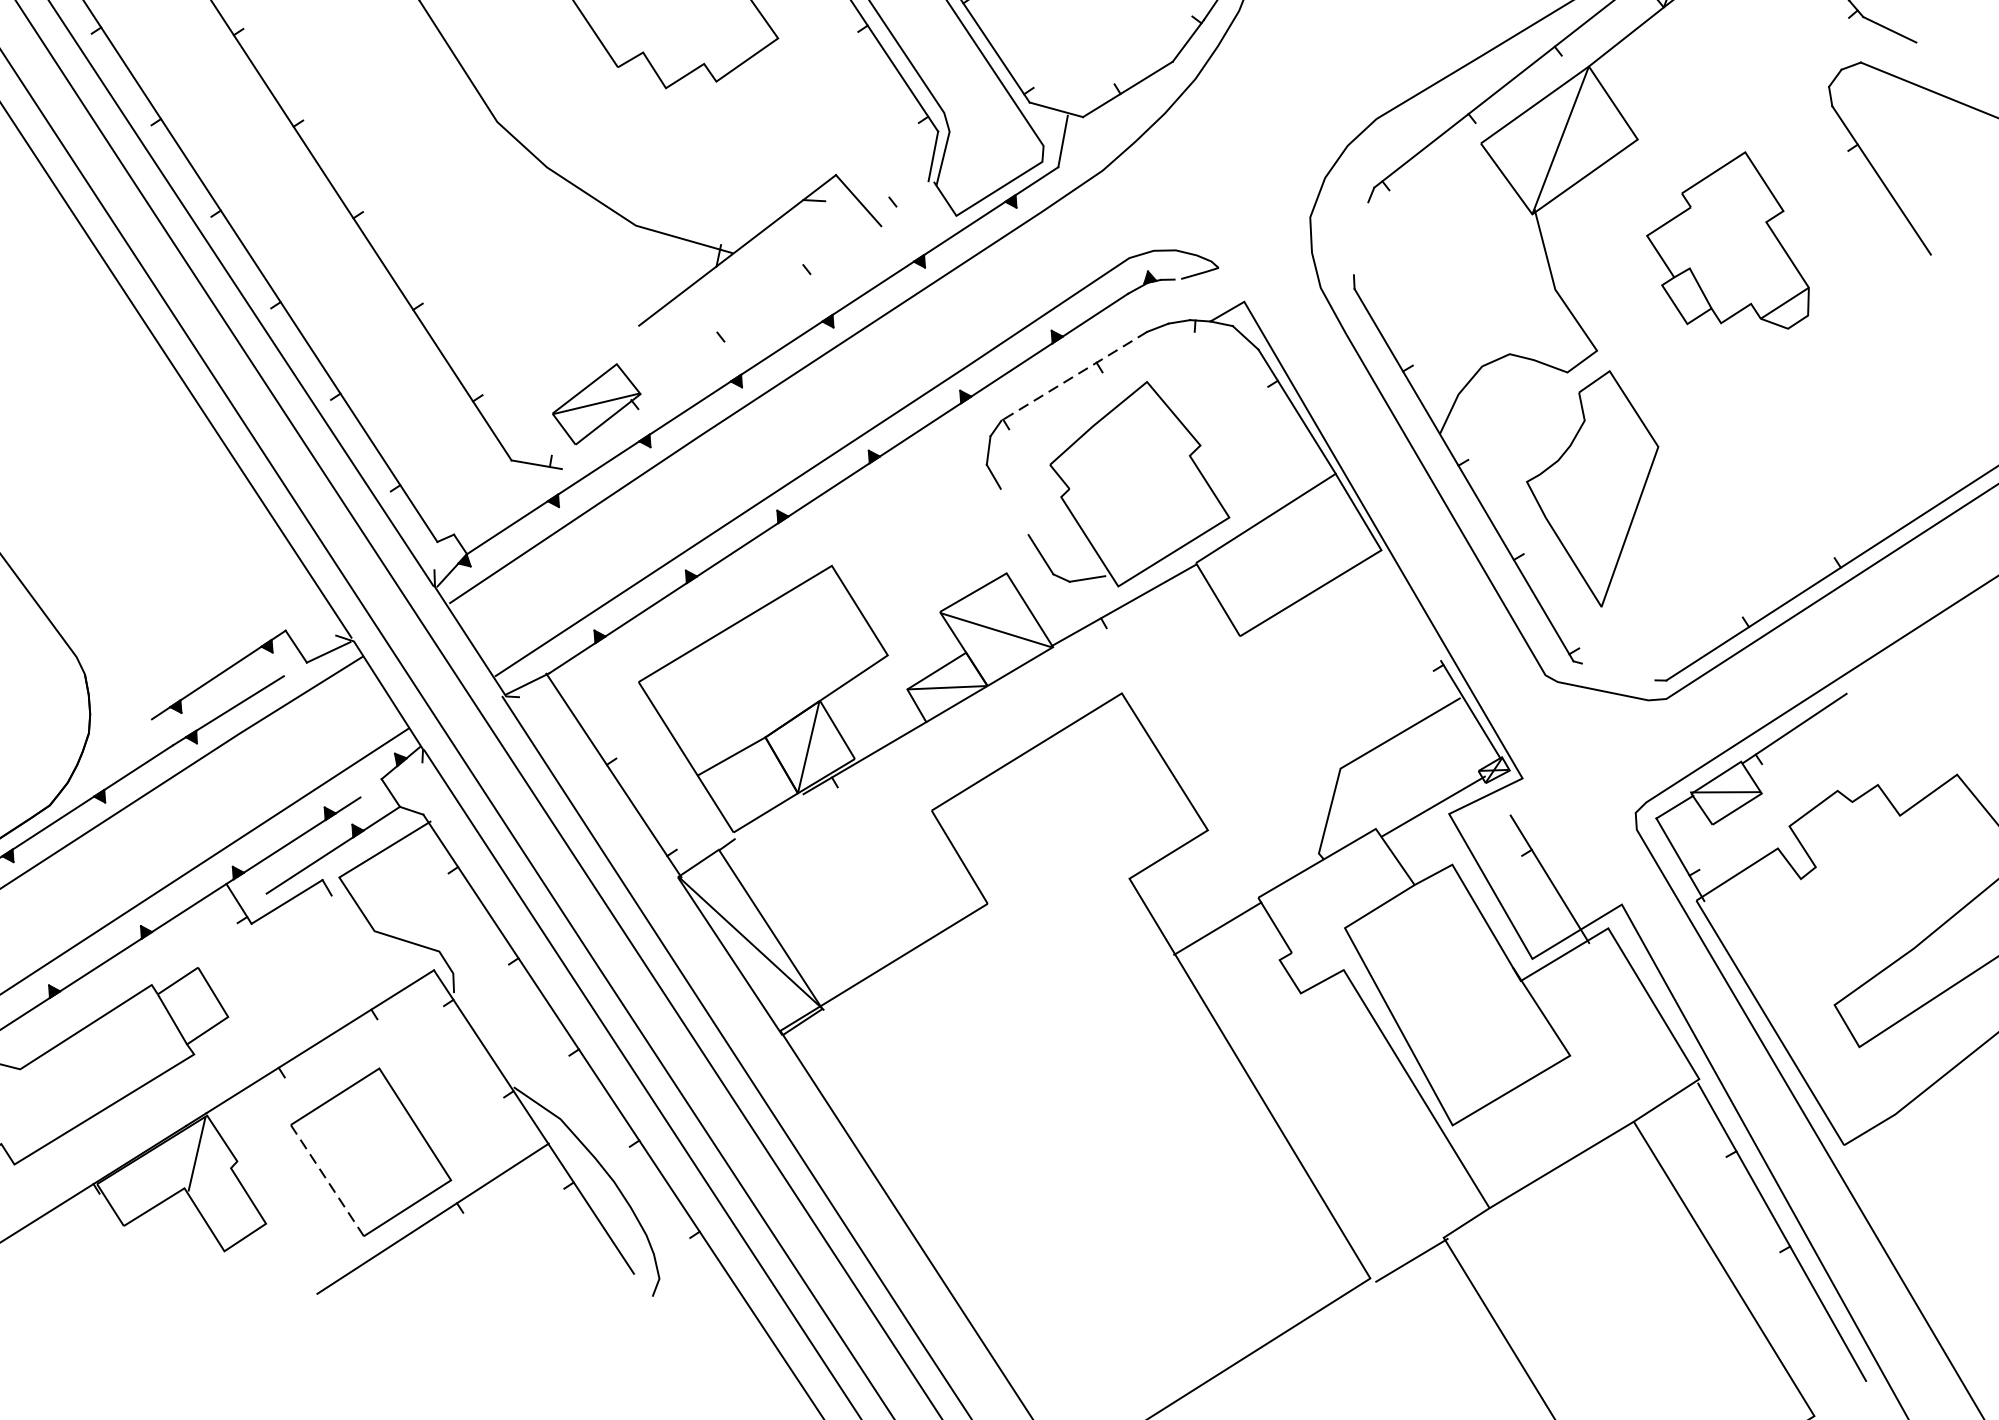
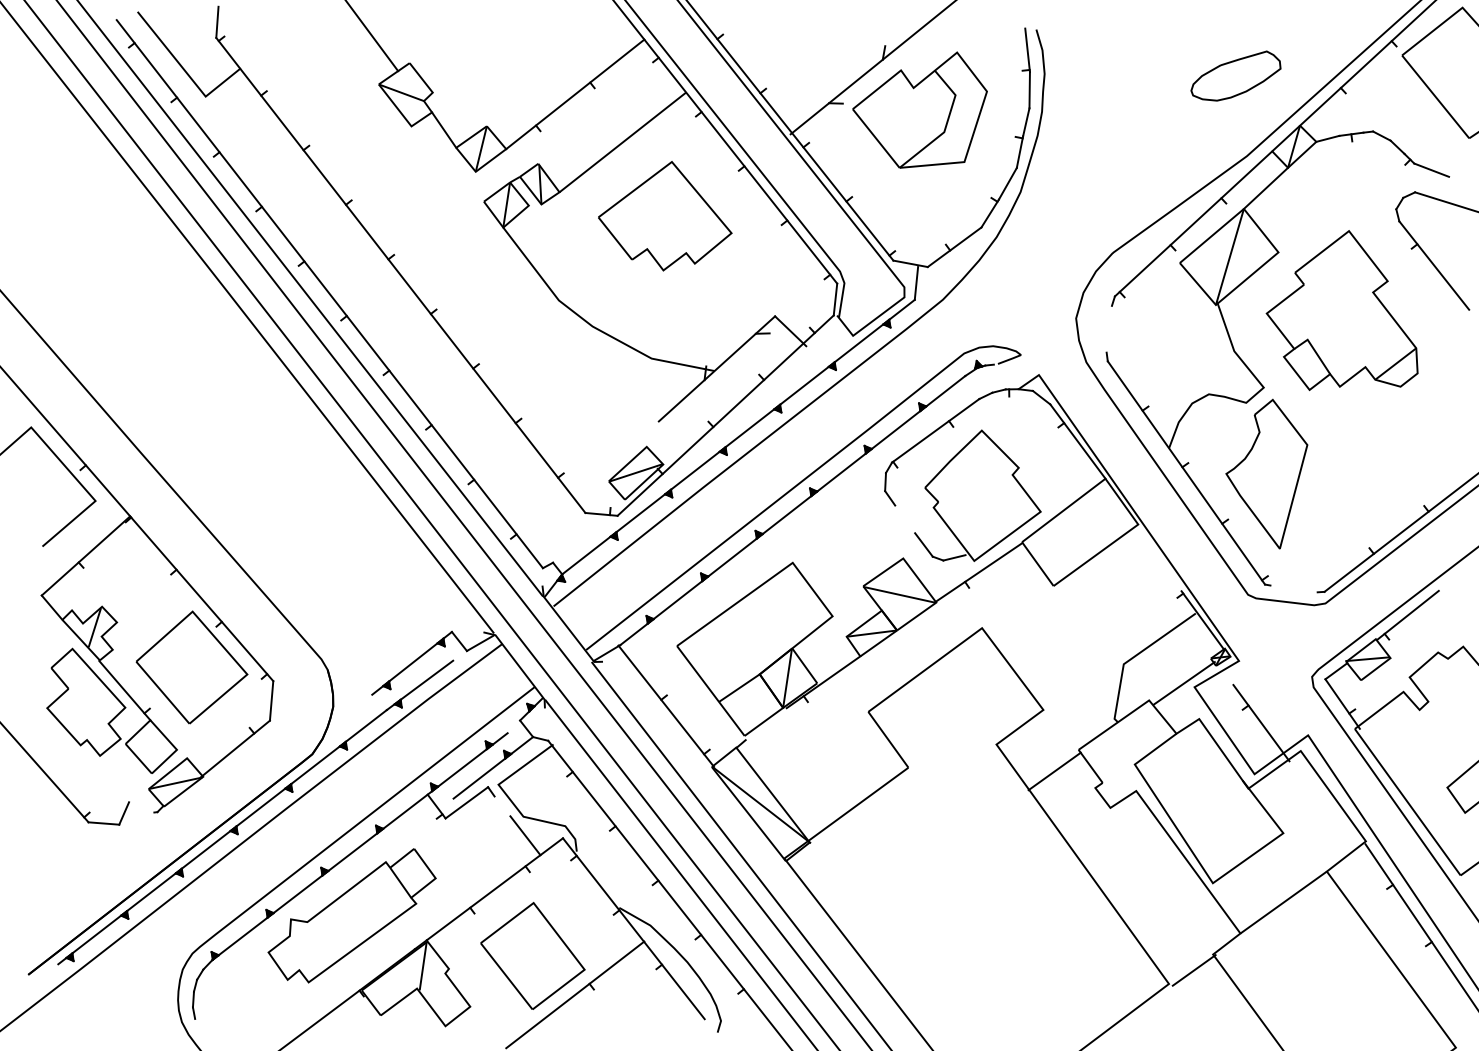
part: (1729, 239) -> (1341, 310), size x1.43
line: (744, 324) -> (725, 415), added
line: (1074, 375) -> (935, 430), dashed -> solid
line: (375, 961) -> (525, 835), added
line: (327, 1179) -> (506, 975), dashed -> solid

